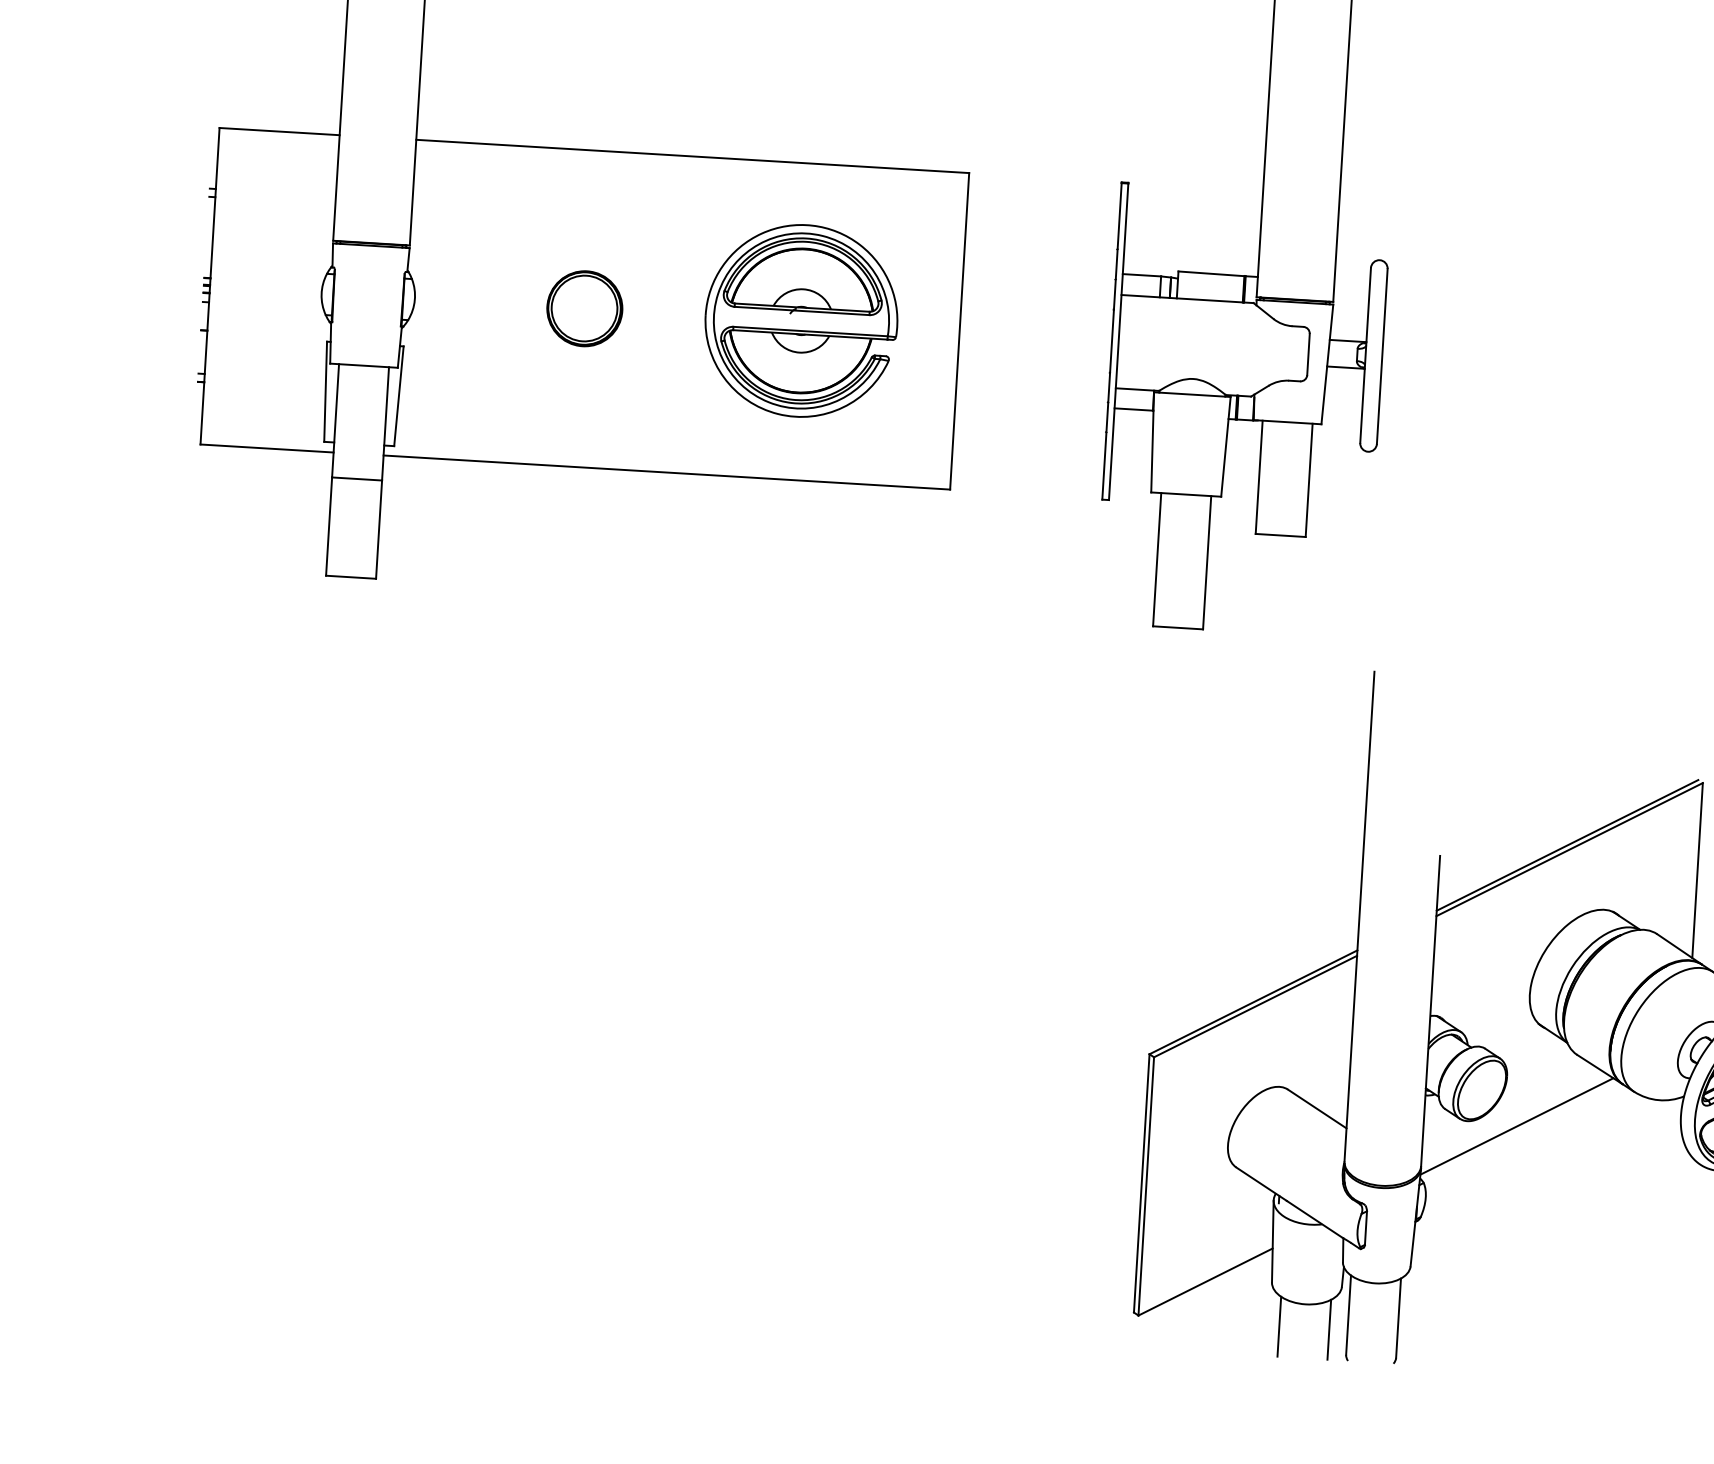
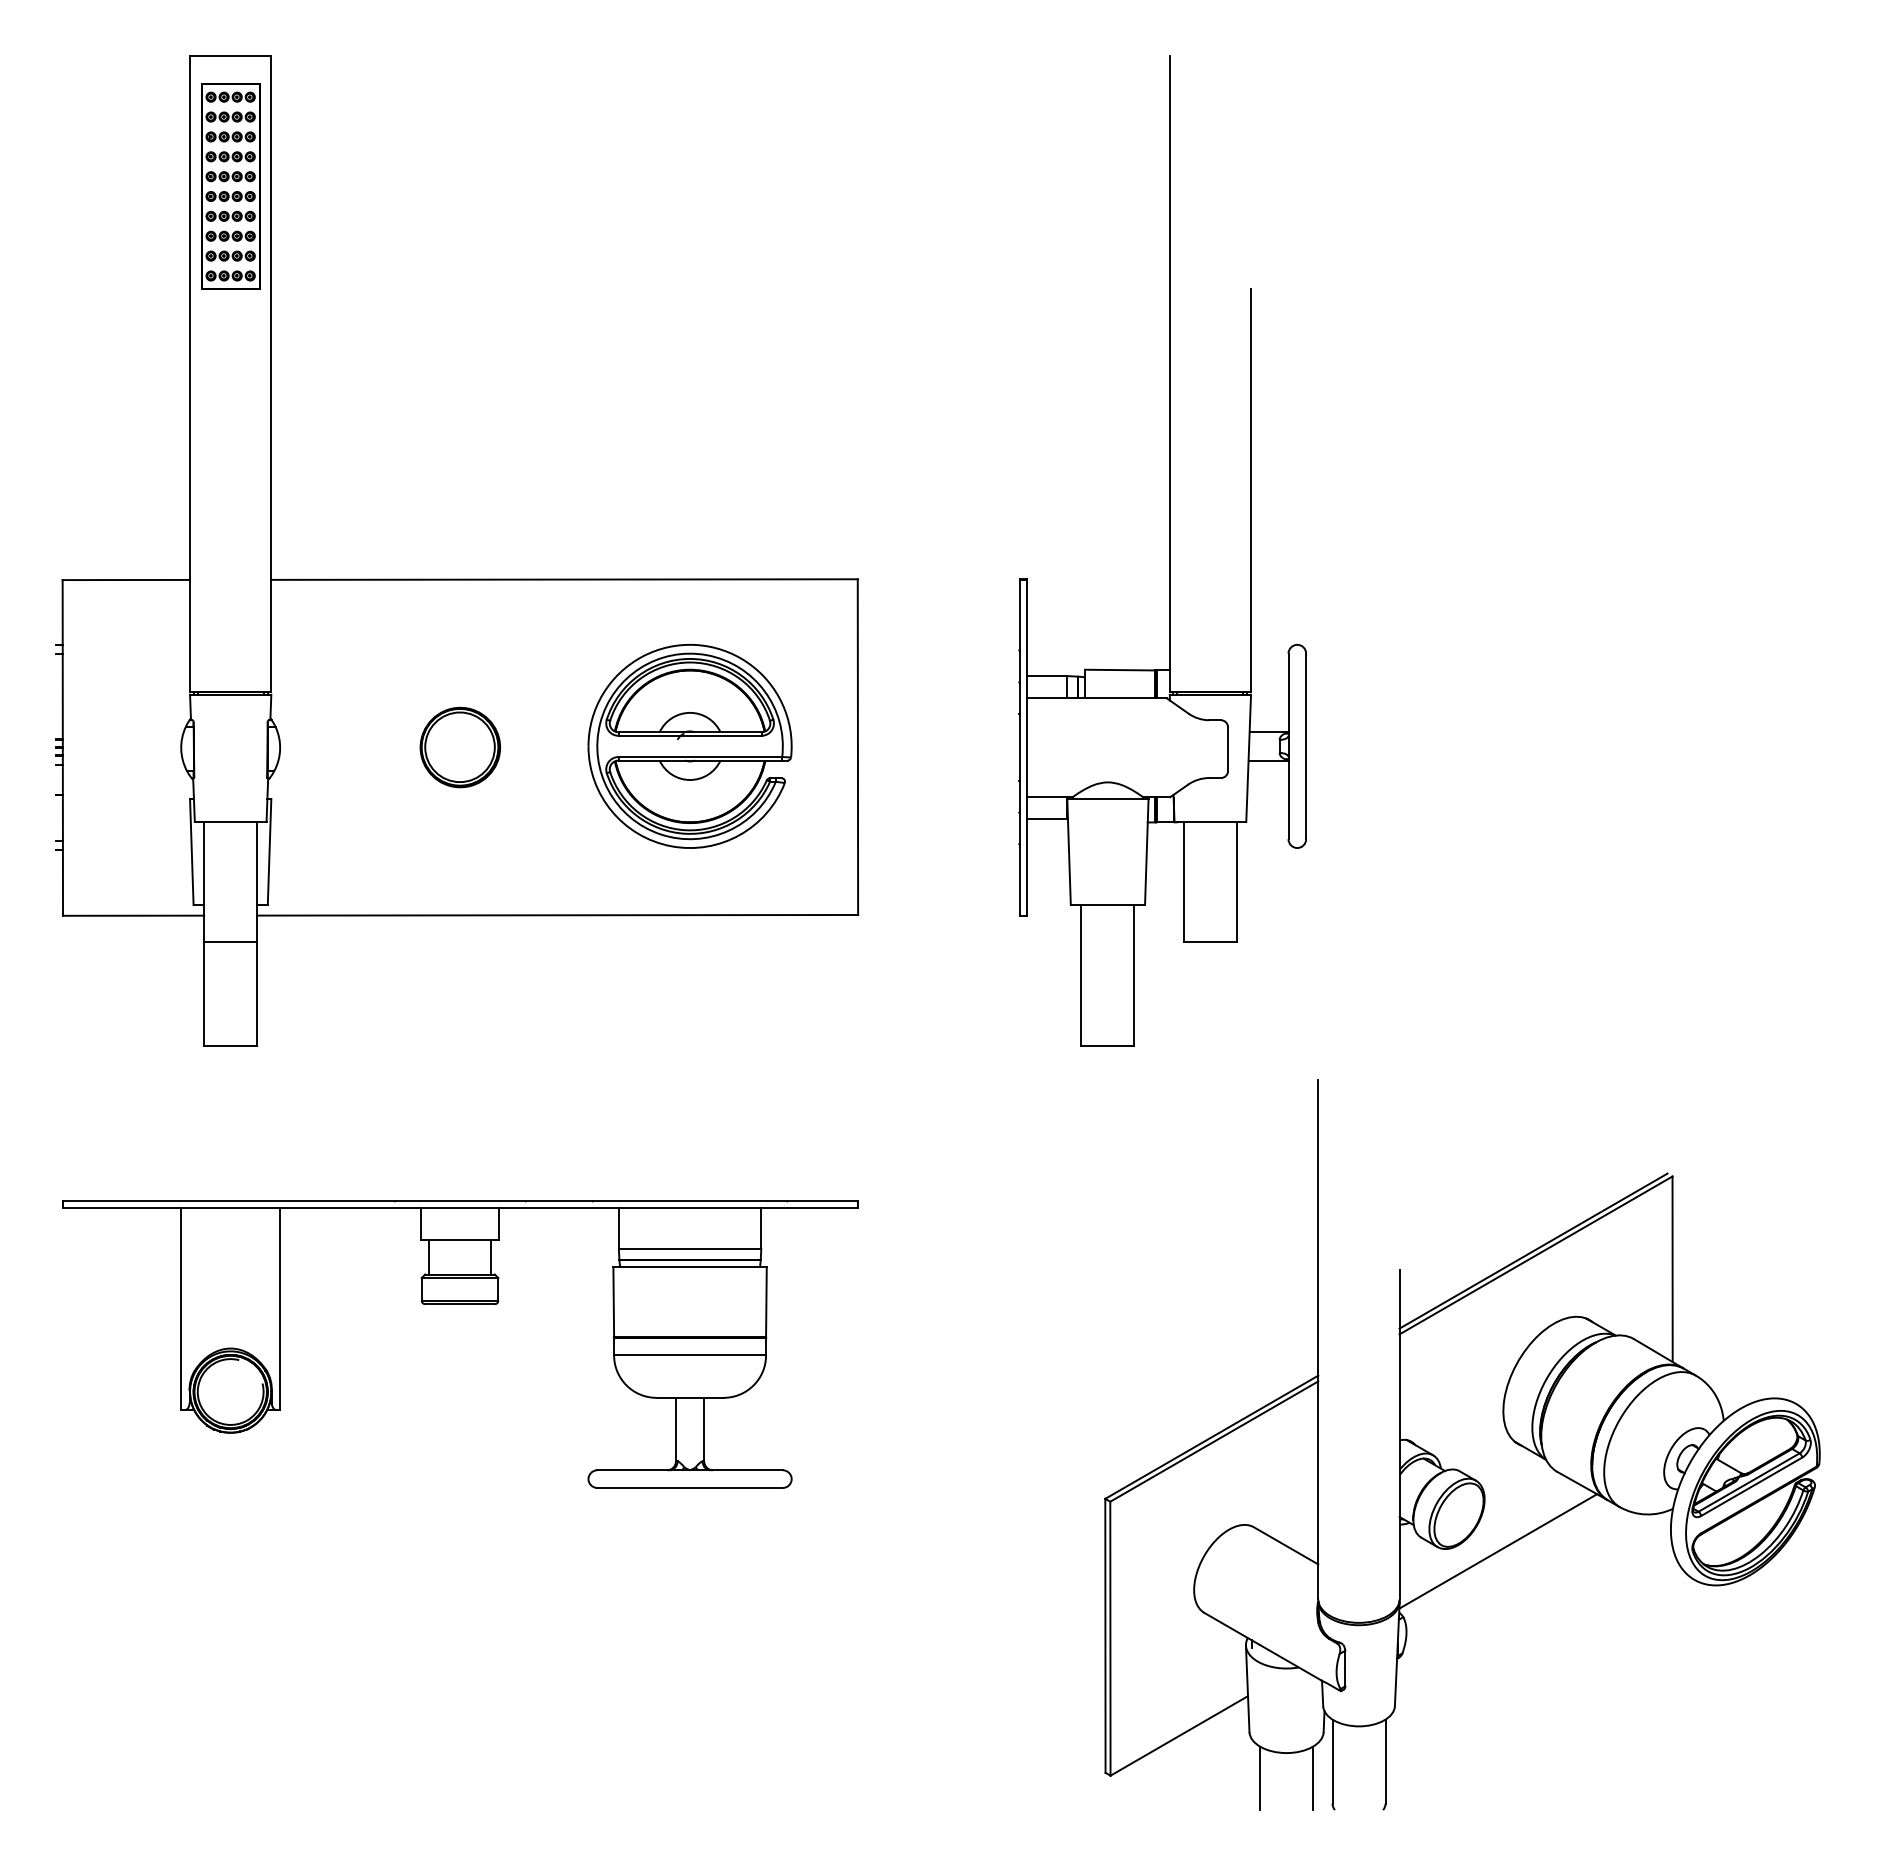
part: (552, 833) -> (460, 1304), added

